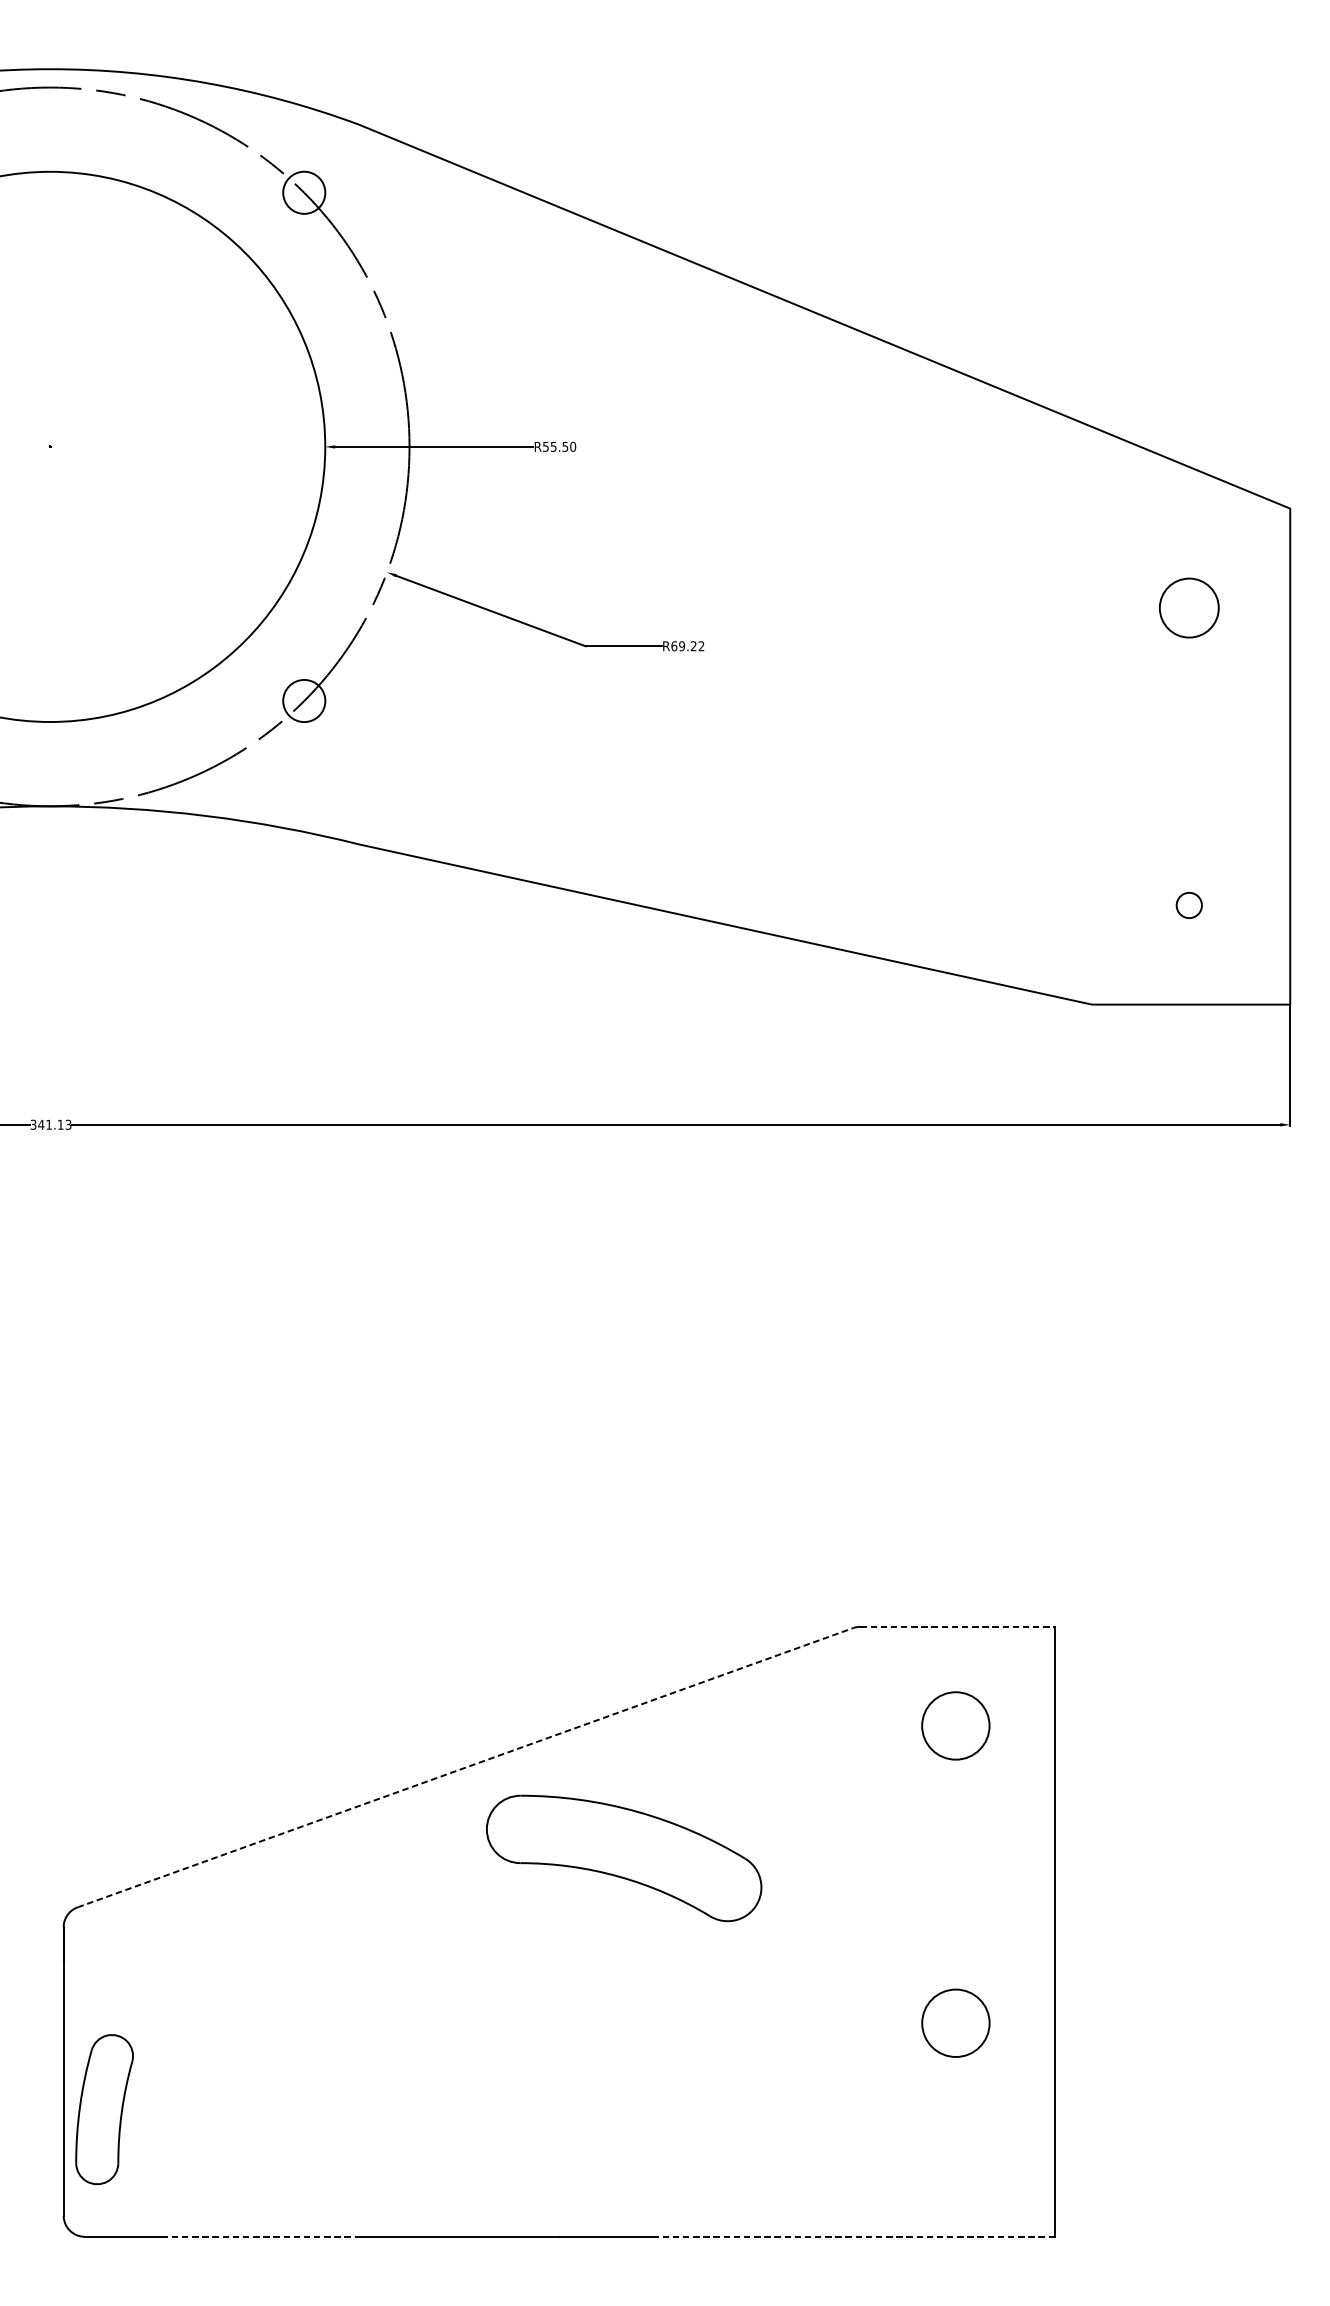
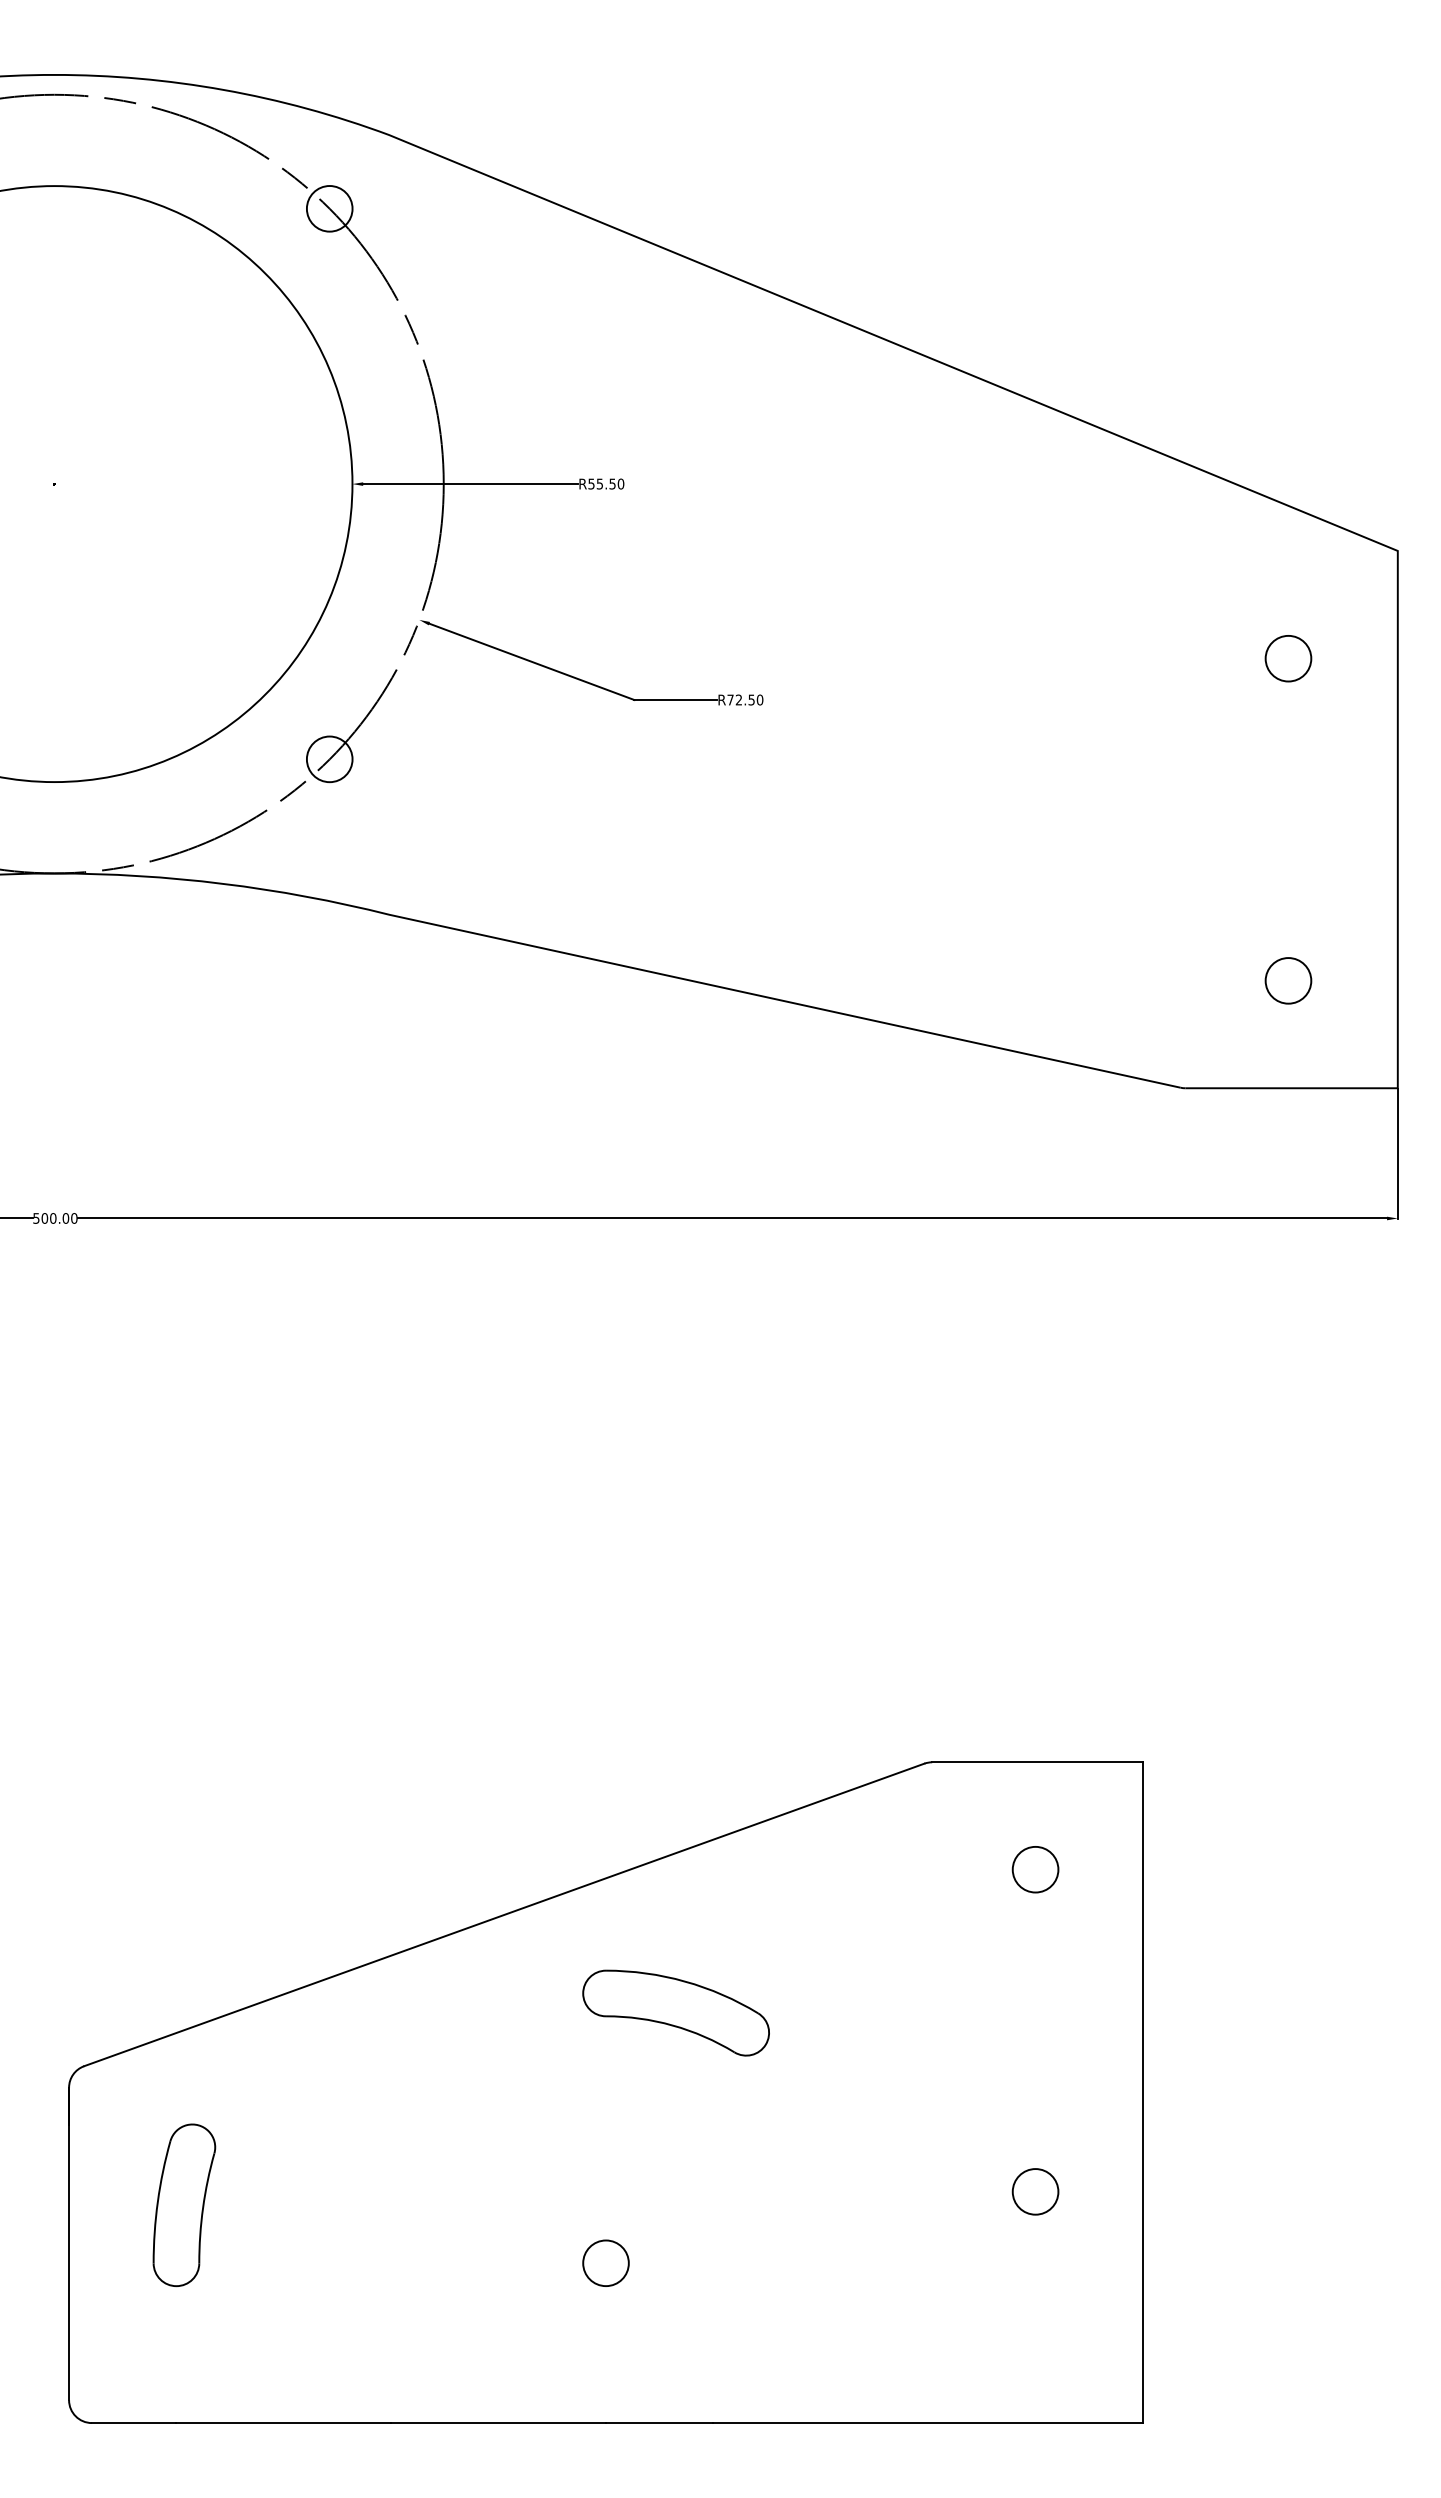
circle: (1189, 607) -> (1288, 658), size x0.71
text: (688, 645) -> (745, 699), R69.22 -> R72.50
circle: (1189, 905) -> (1288, 980), size x1.67
text: (51, 1124) -> (55, 1218), 341.13 -> 500.00
line: (958, 1627) -> (1038, 1762), dashed -> solid
circle: (955, 1725) -> (1035, 1869), size x0.62
line: (465, 1767) -> (504, 1914), dashed -> solid
part: (623, 1857) -> (675, 2012), size x0.62
circle: (955, 2023) -> (1035, 2191), size x0.62
circle: (558, 2088) -> (605, 2262), added
part: (104, 2109) -> (184, 2205), moved
line: (261, 2237) -> (283, 2423), dashed -> solid
line: (857, 2237) -> (928, 2423), dashed -> solid

